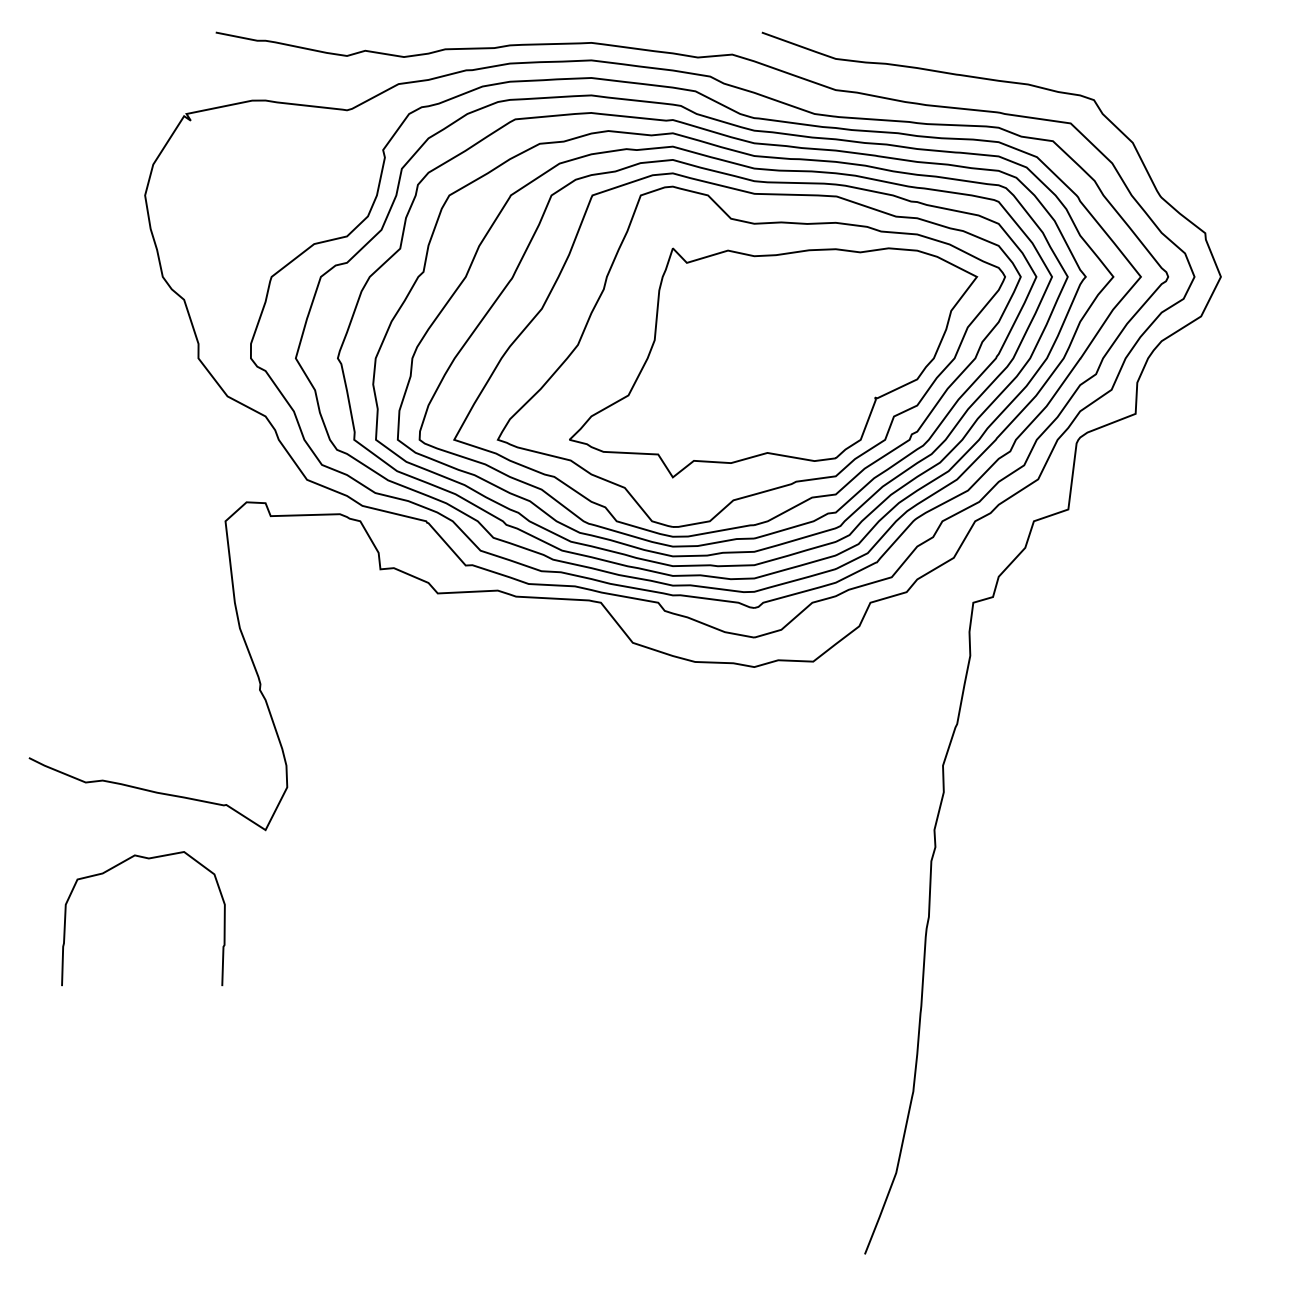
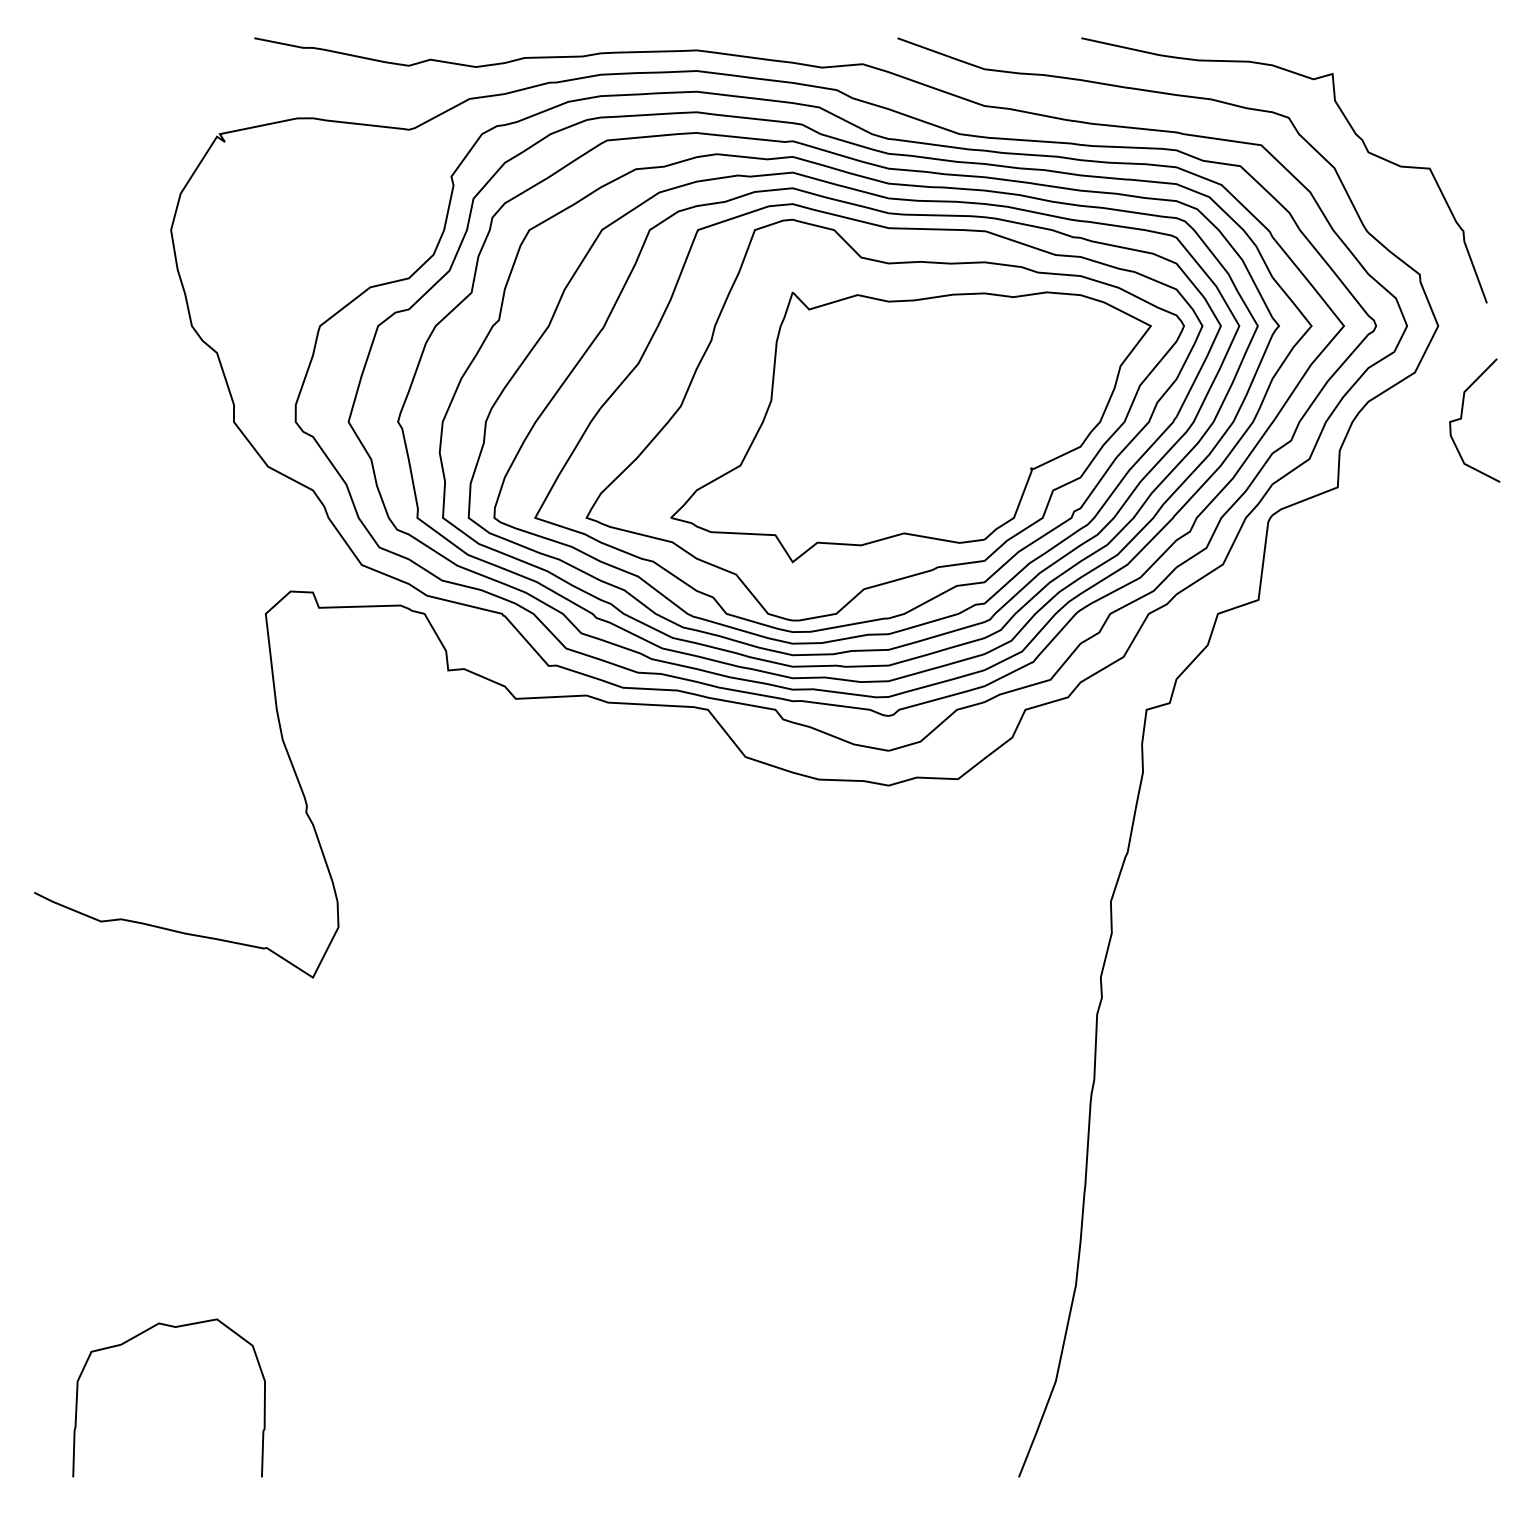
curve: (1147, 110) -> (1351, 129), added
curve: (1241, 354) -> (1462, 417), added
curve: (115, 867) -> (136, 1337), moved

